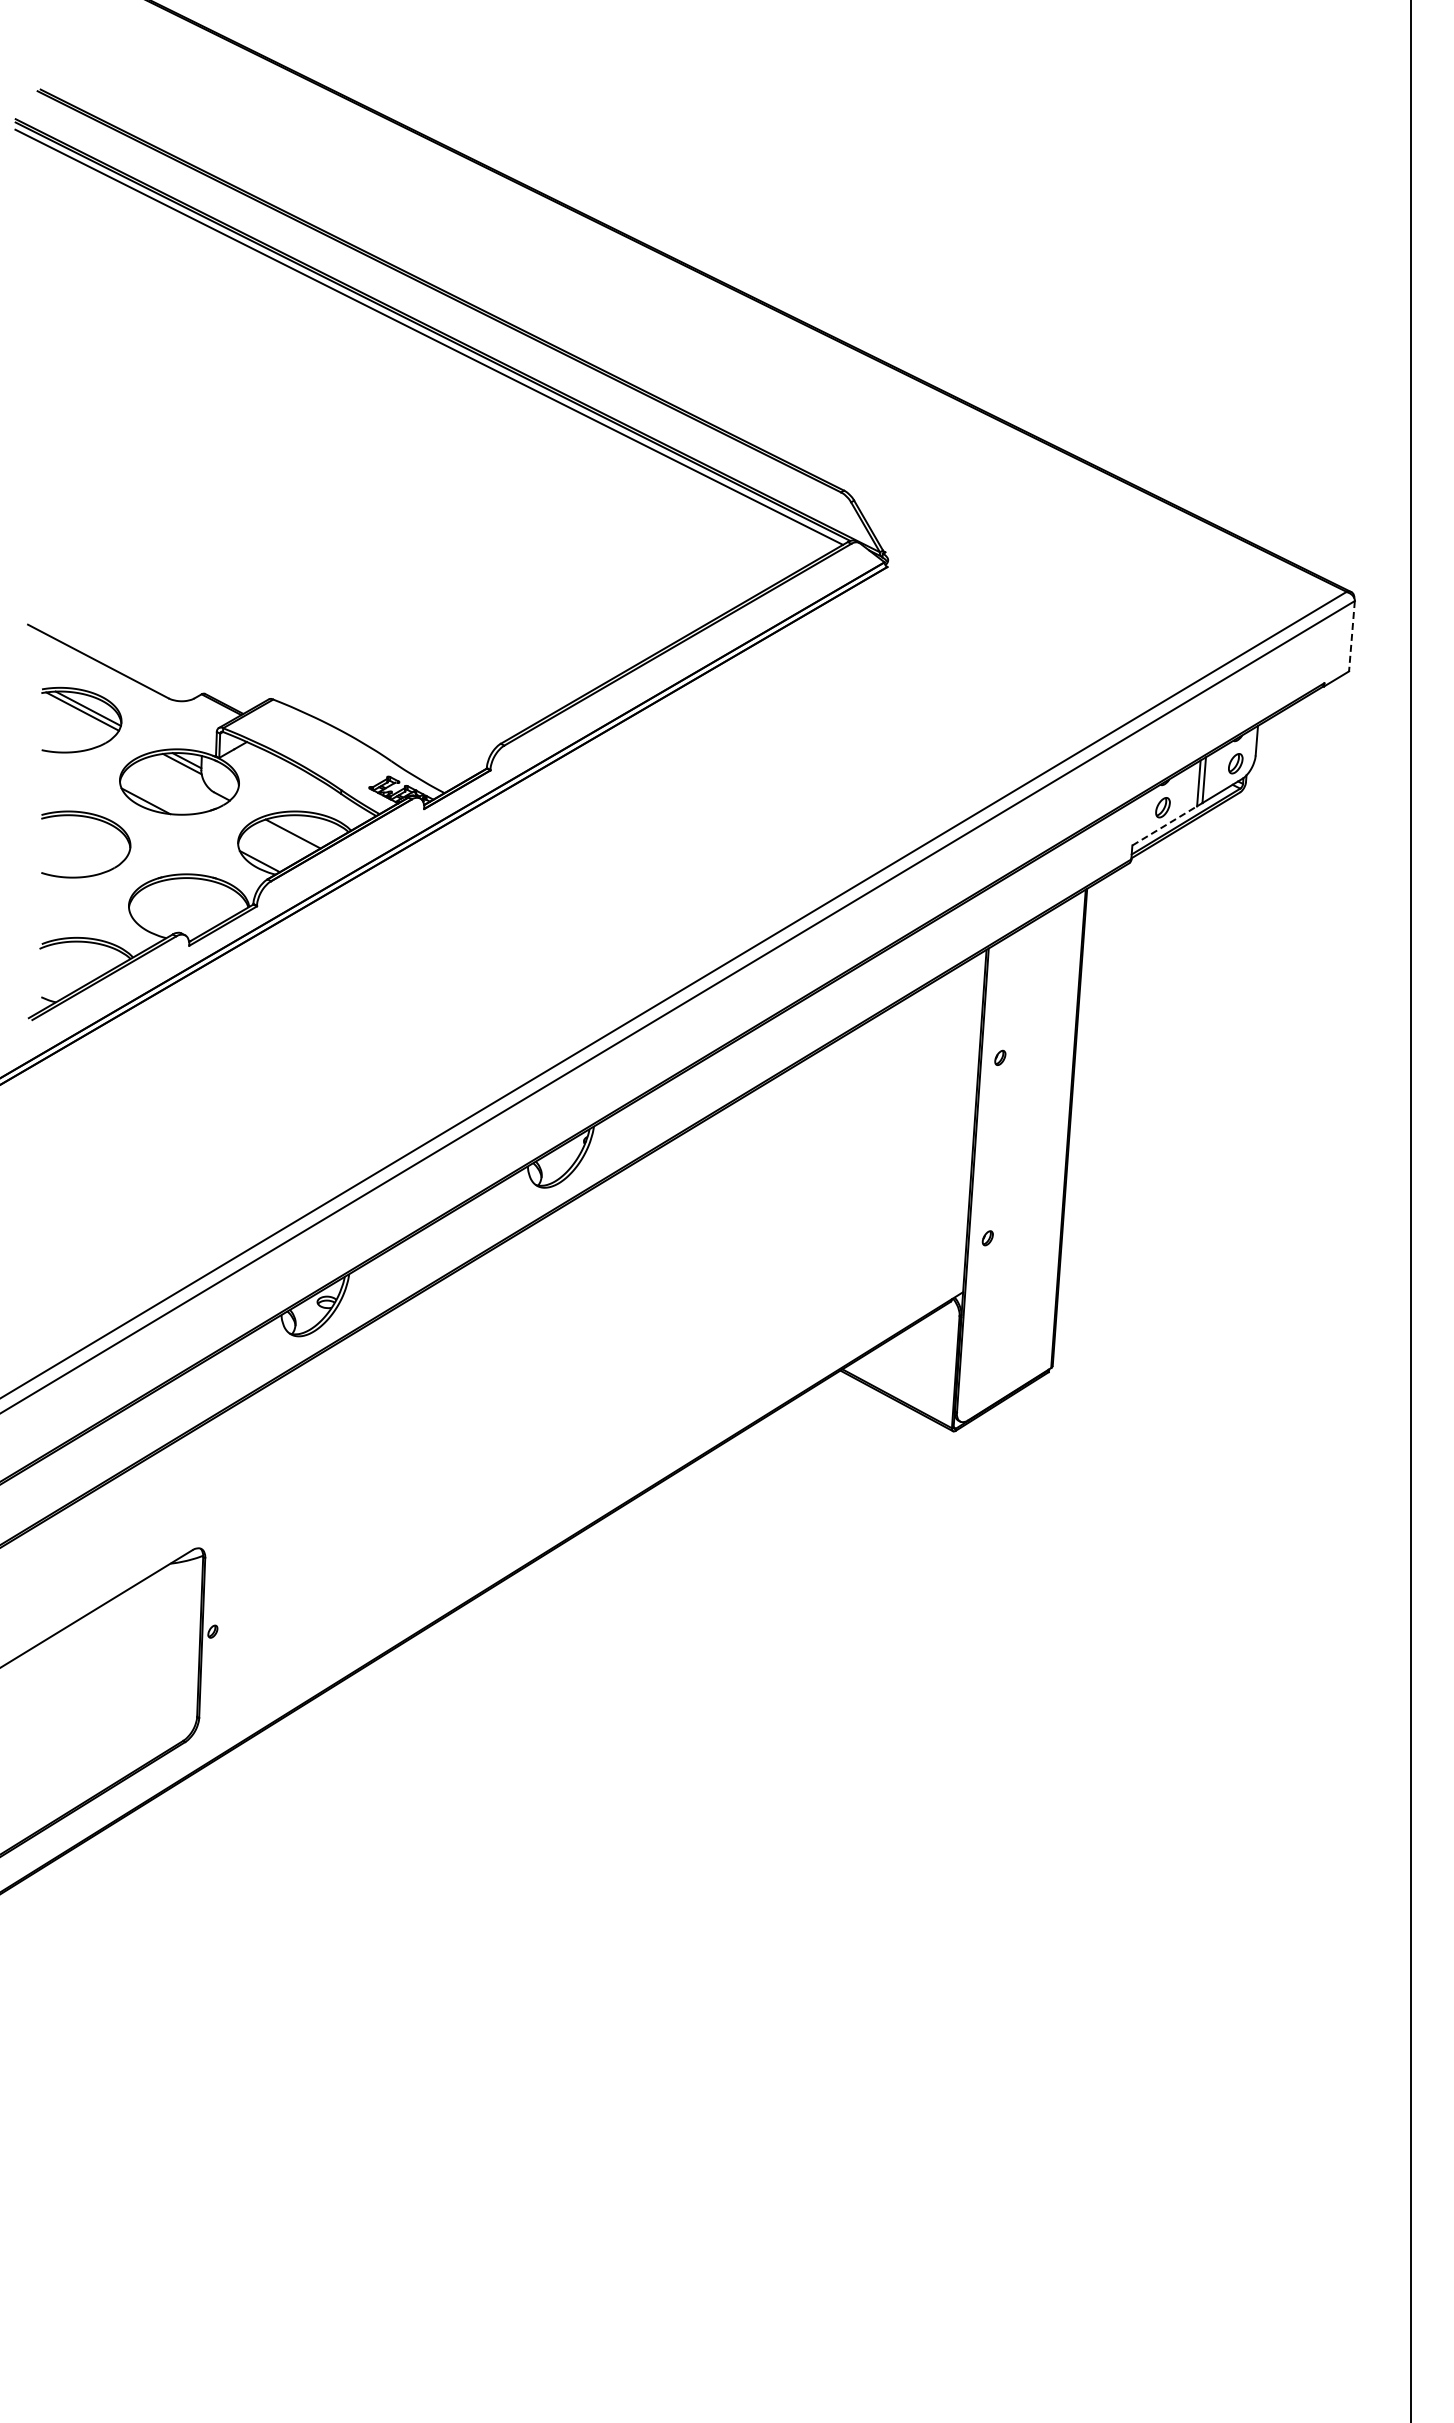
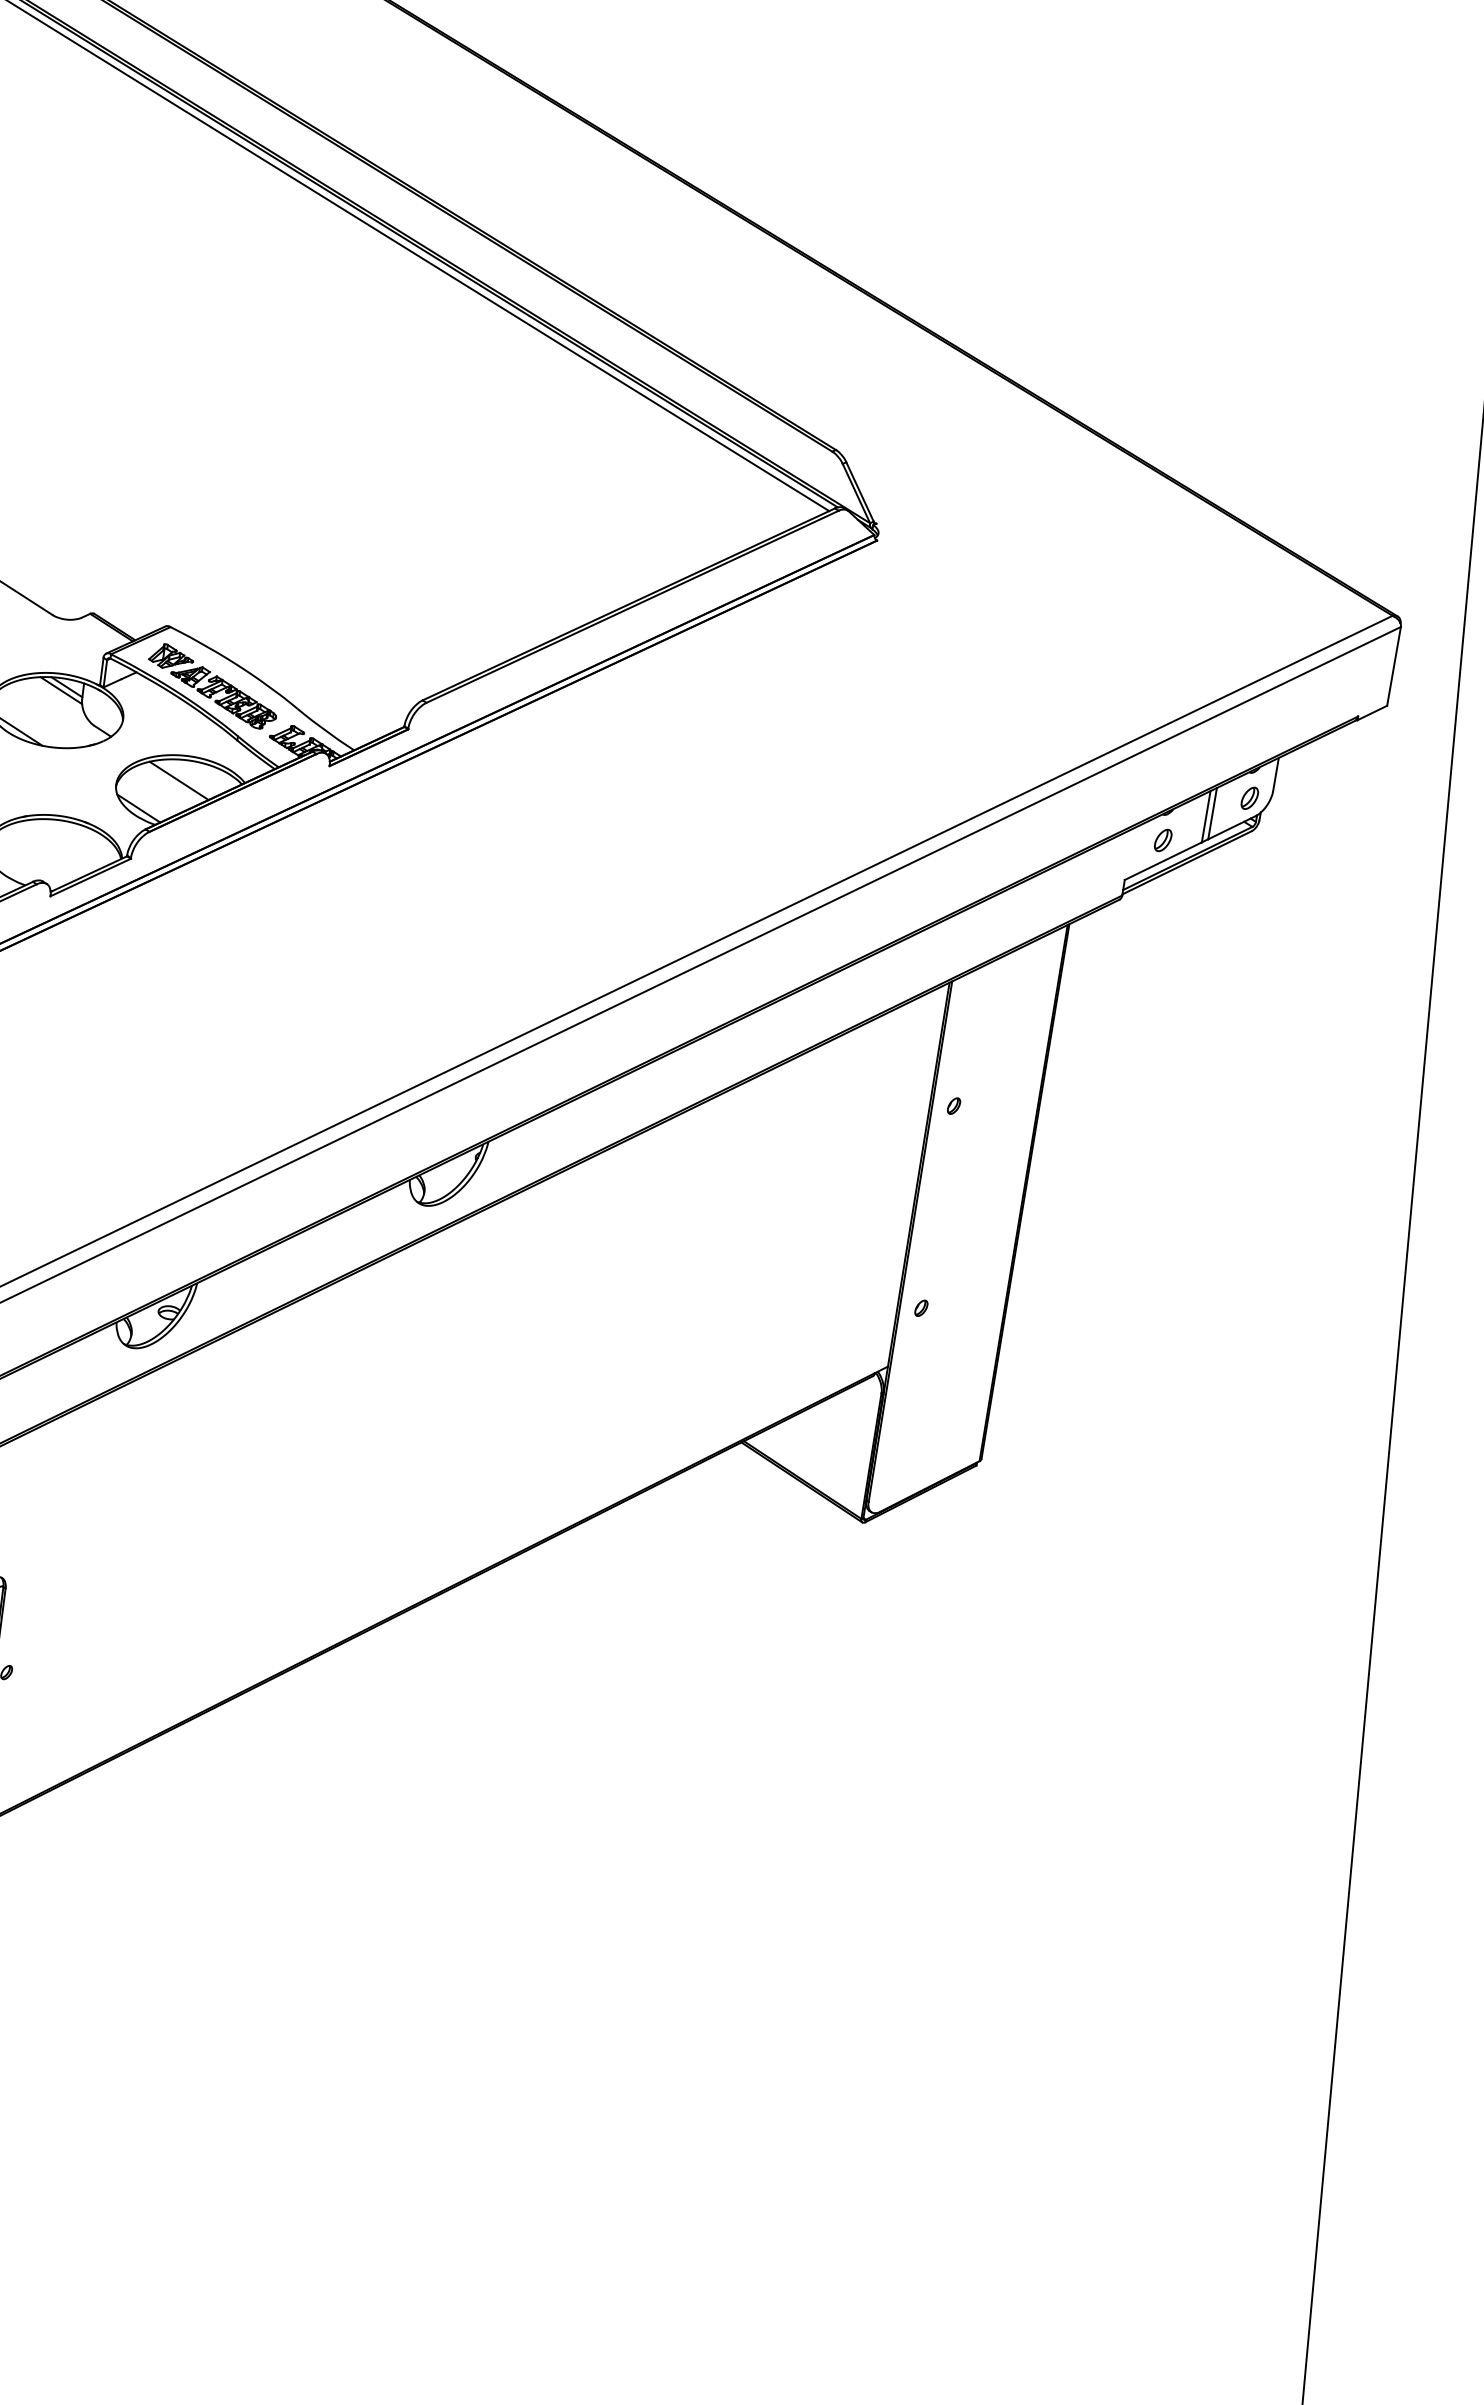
line: (1351, 636) -> (1393, 666), dashed -> solid
part: (314, 748) -> (212, 686), added
line: (1164, 825) -> (1163, 860), dashed -> solid

